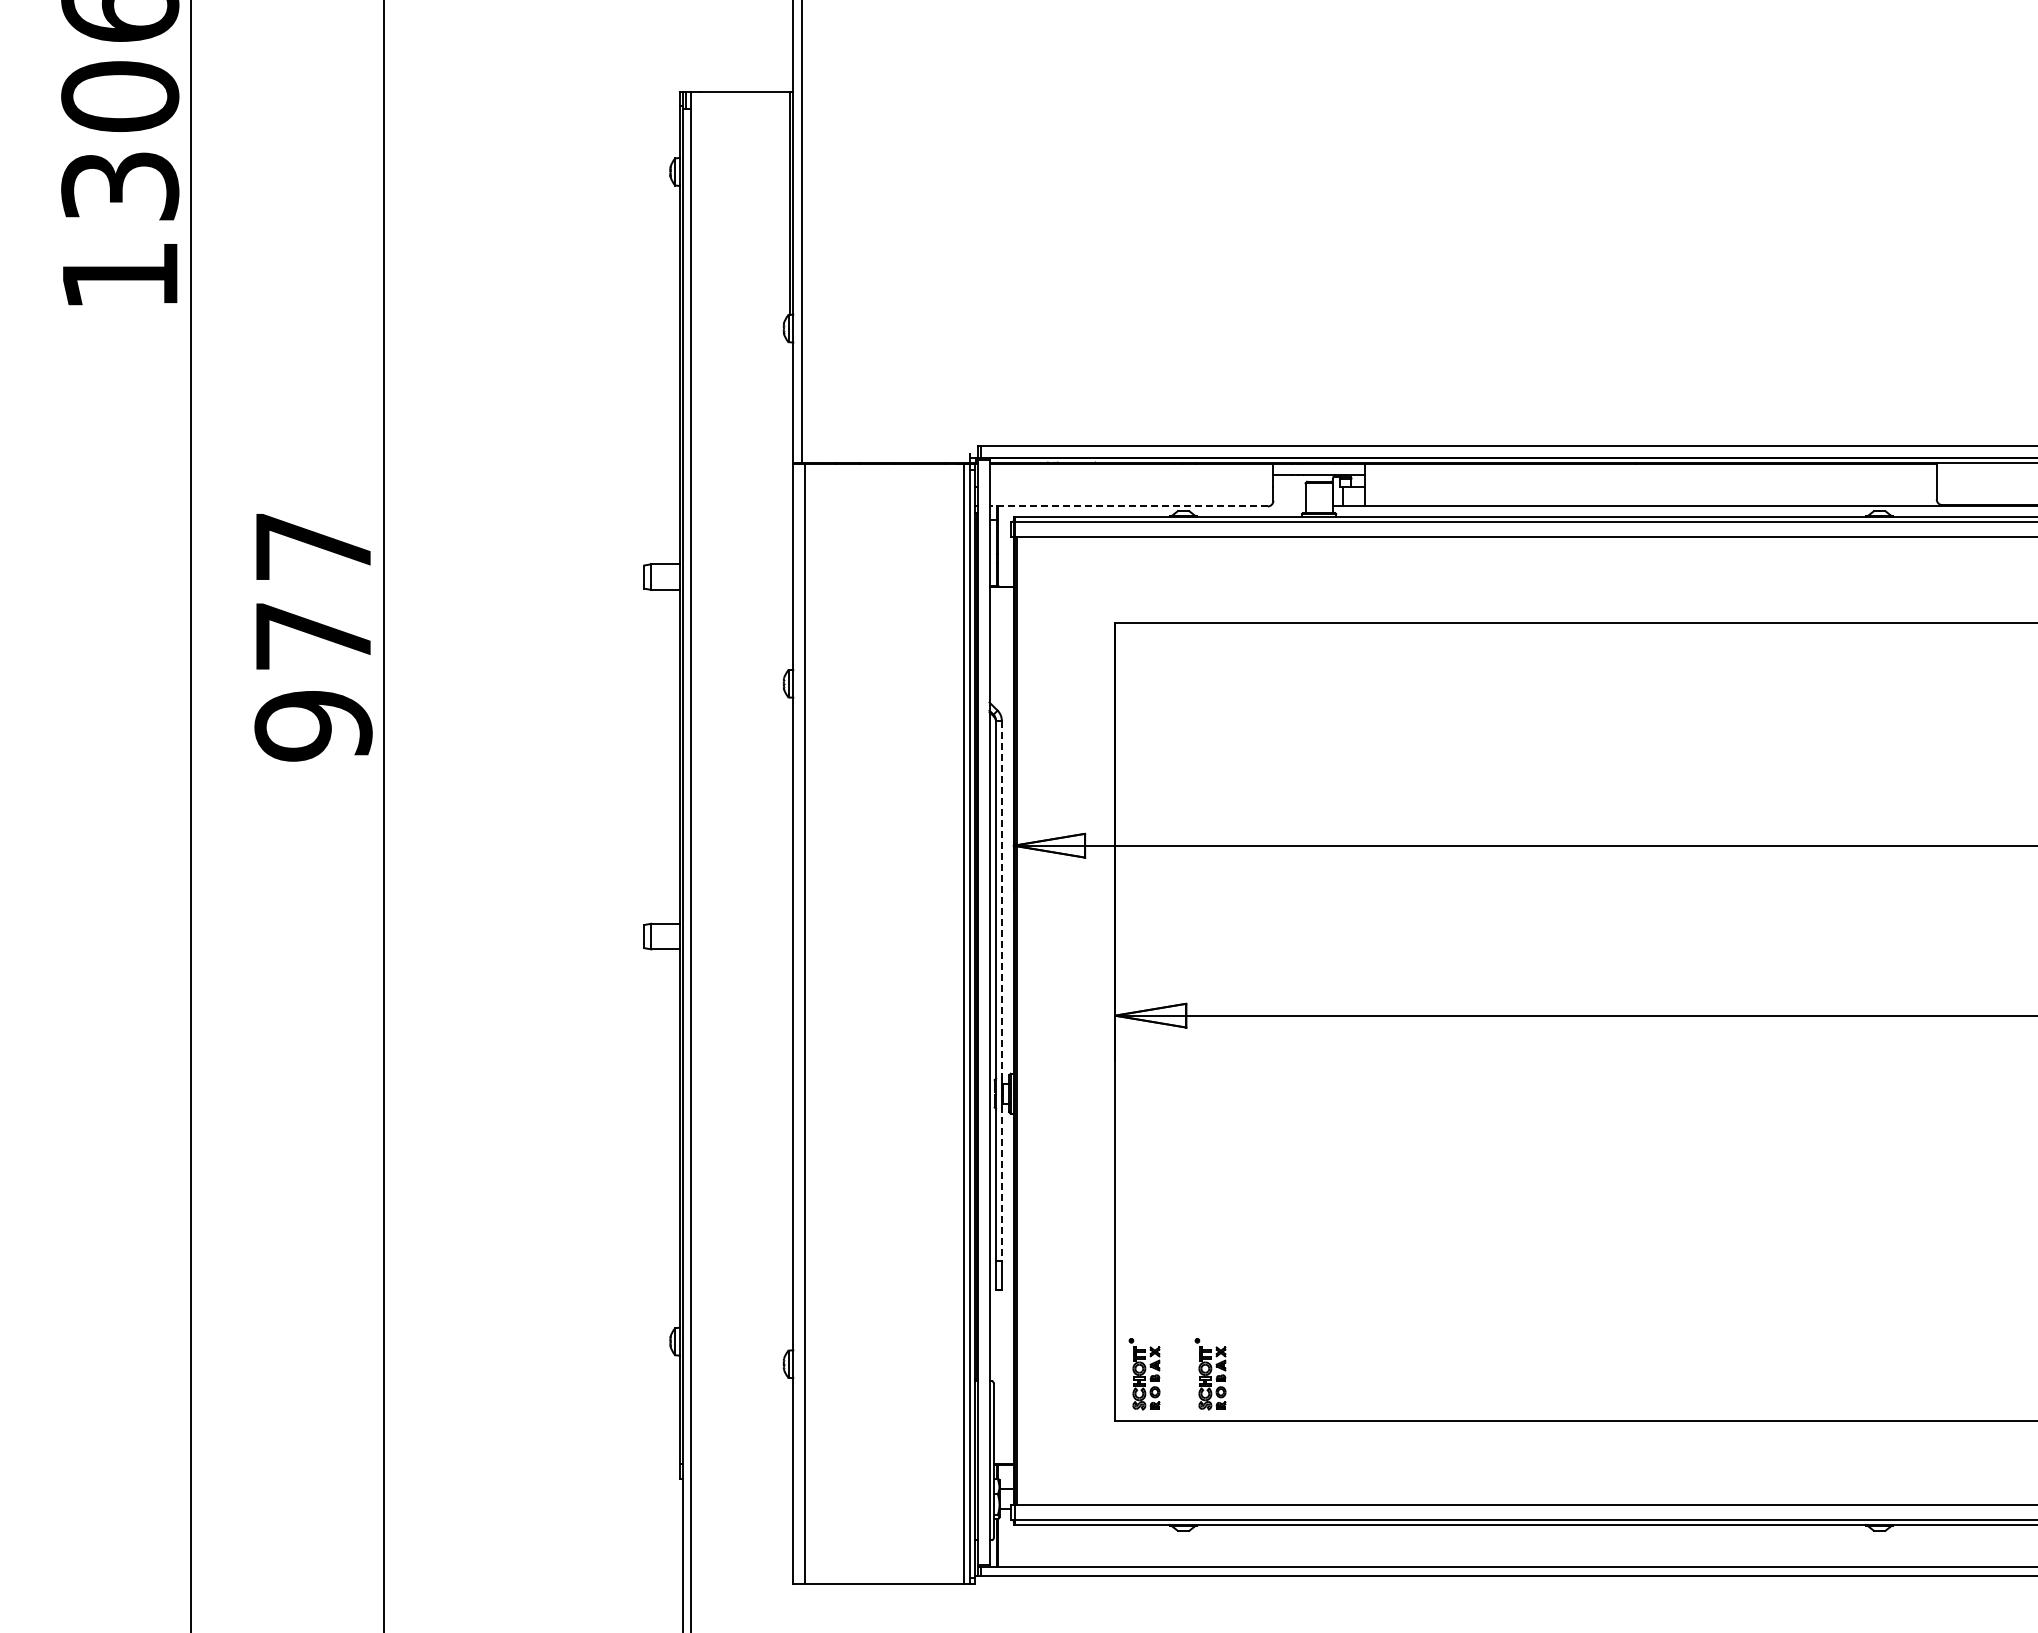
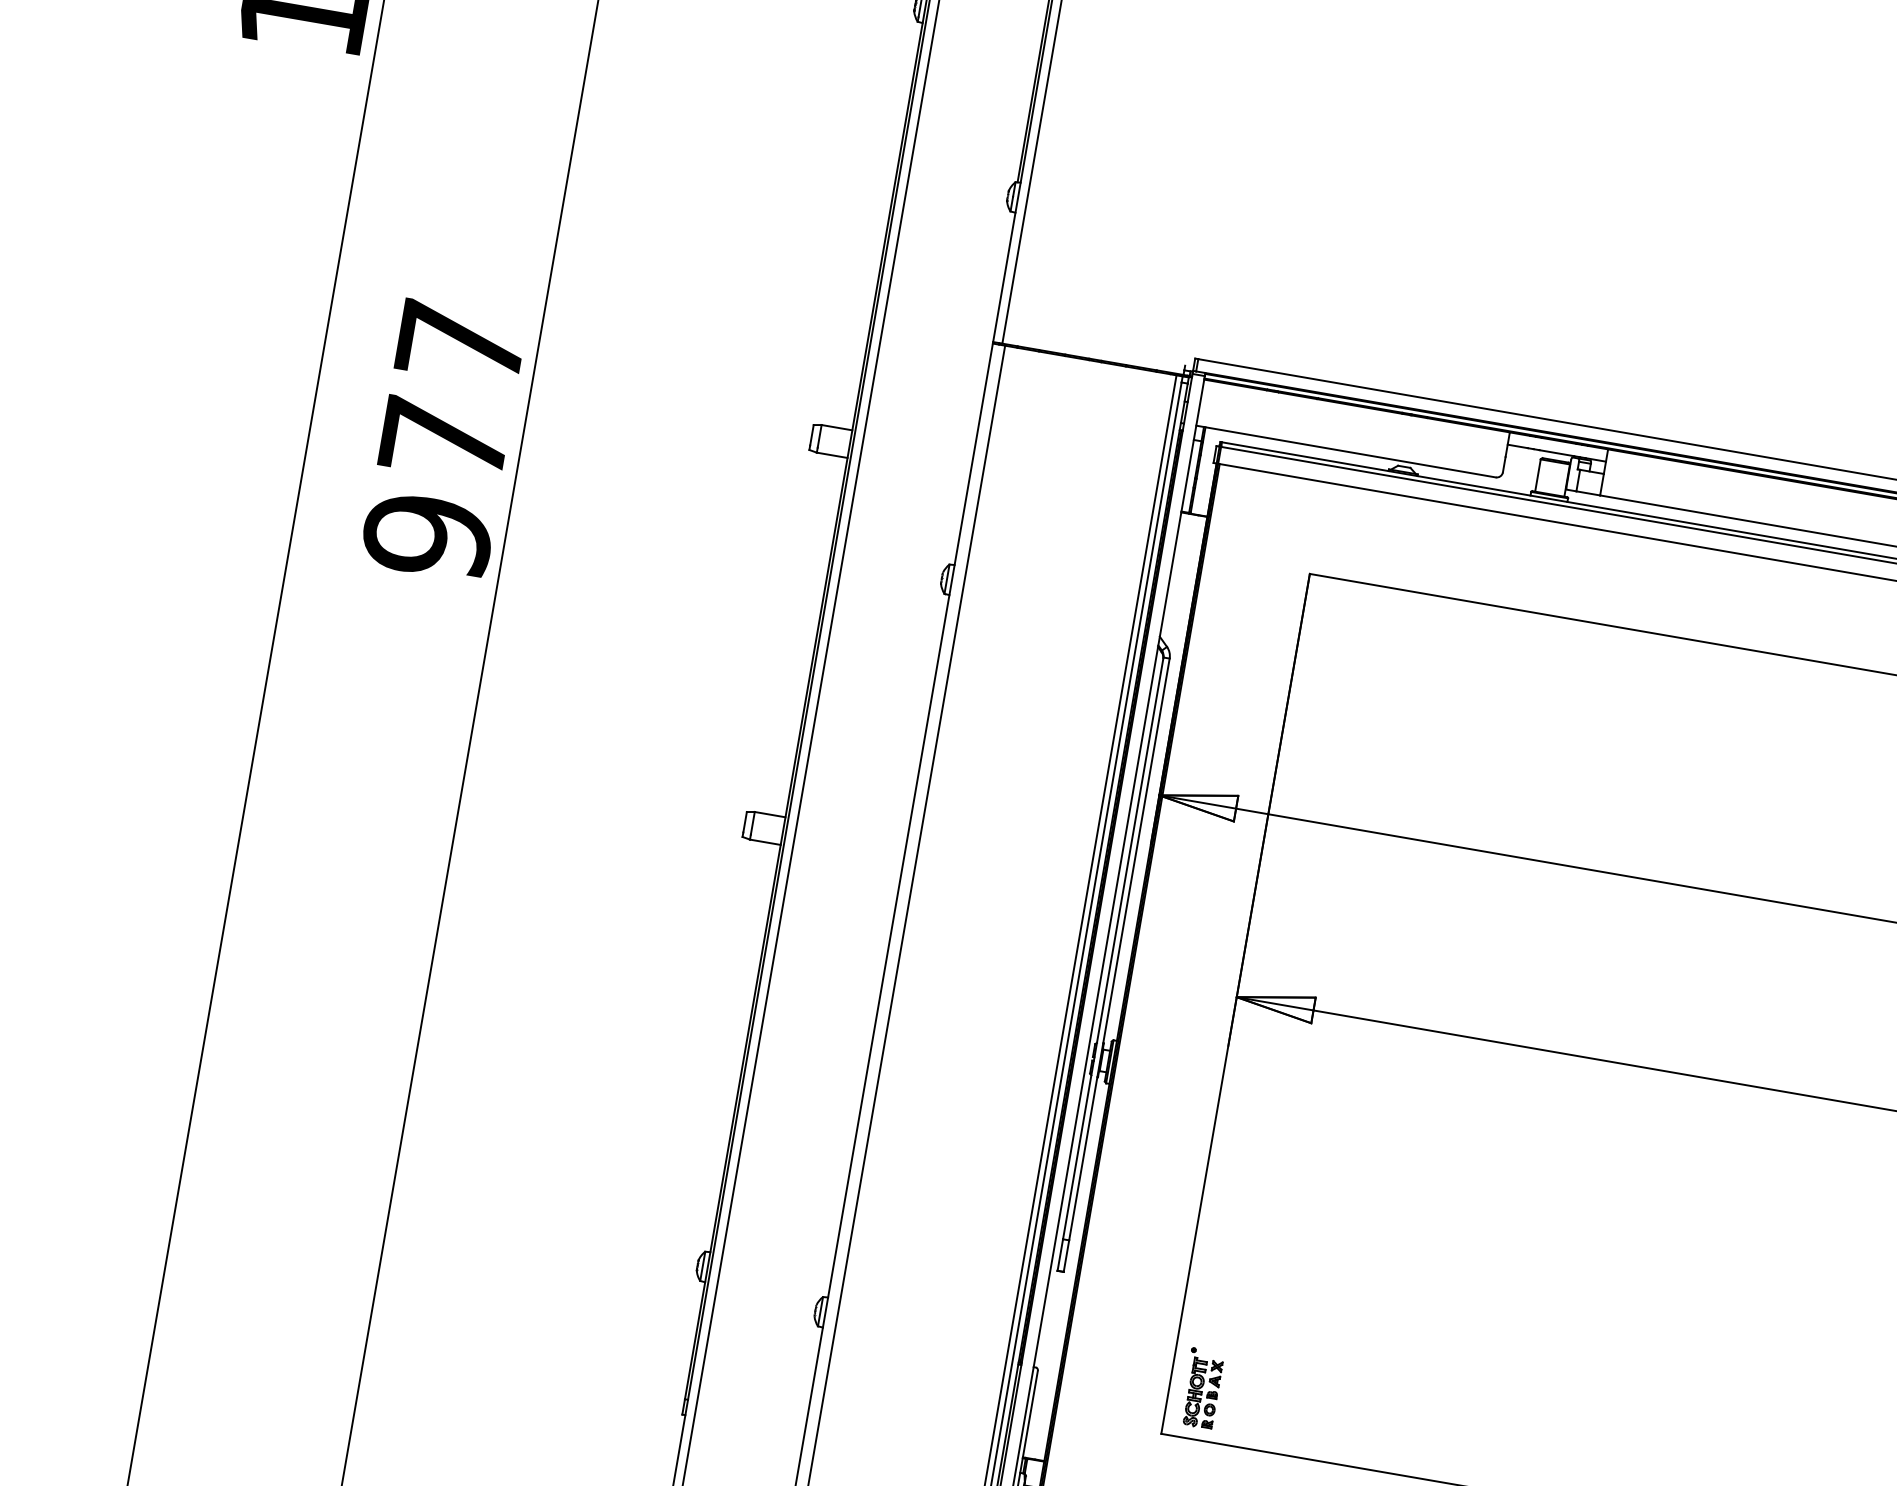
line: (1128, 506) -> (1345, 451), dashed -> solid
line: (1001, 991) -> (1118, 950), dashed -> solid
part: (1210, 1374) -> (1272, 1401), removed

